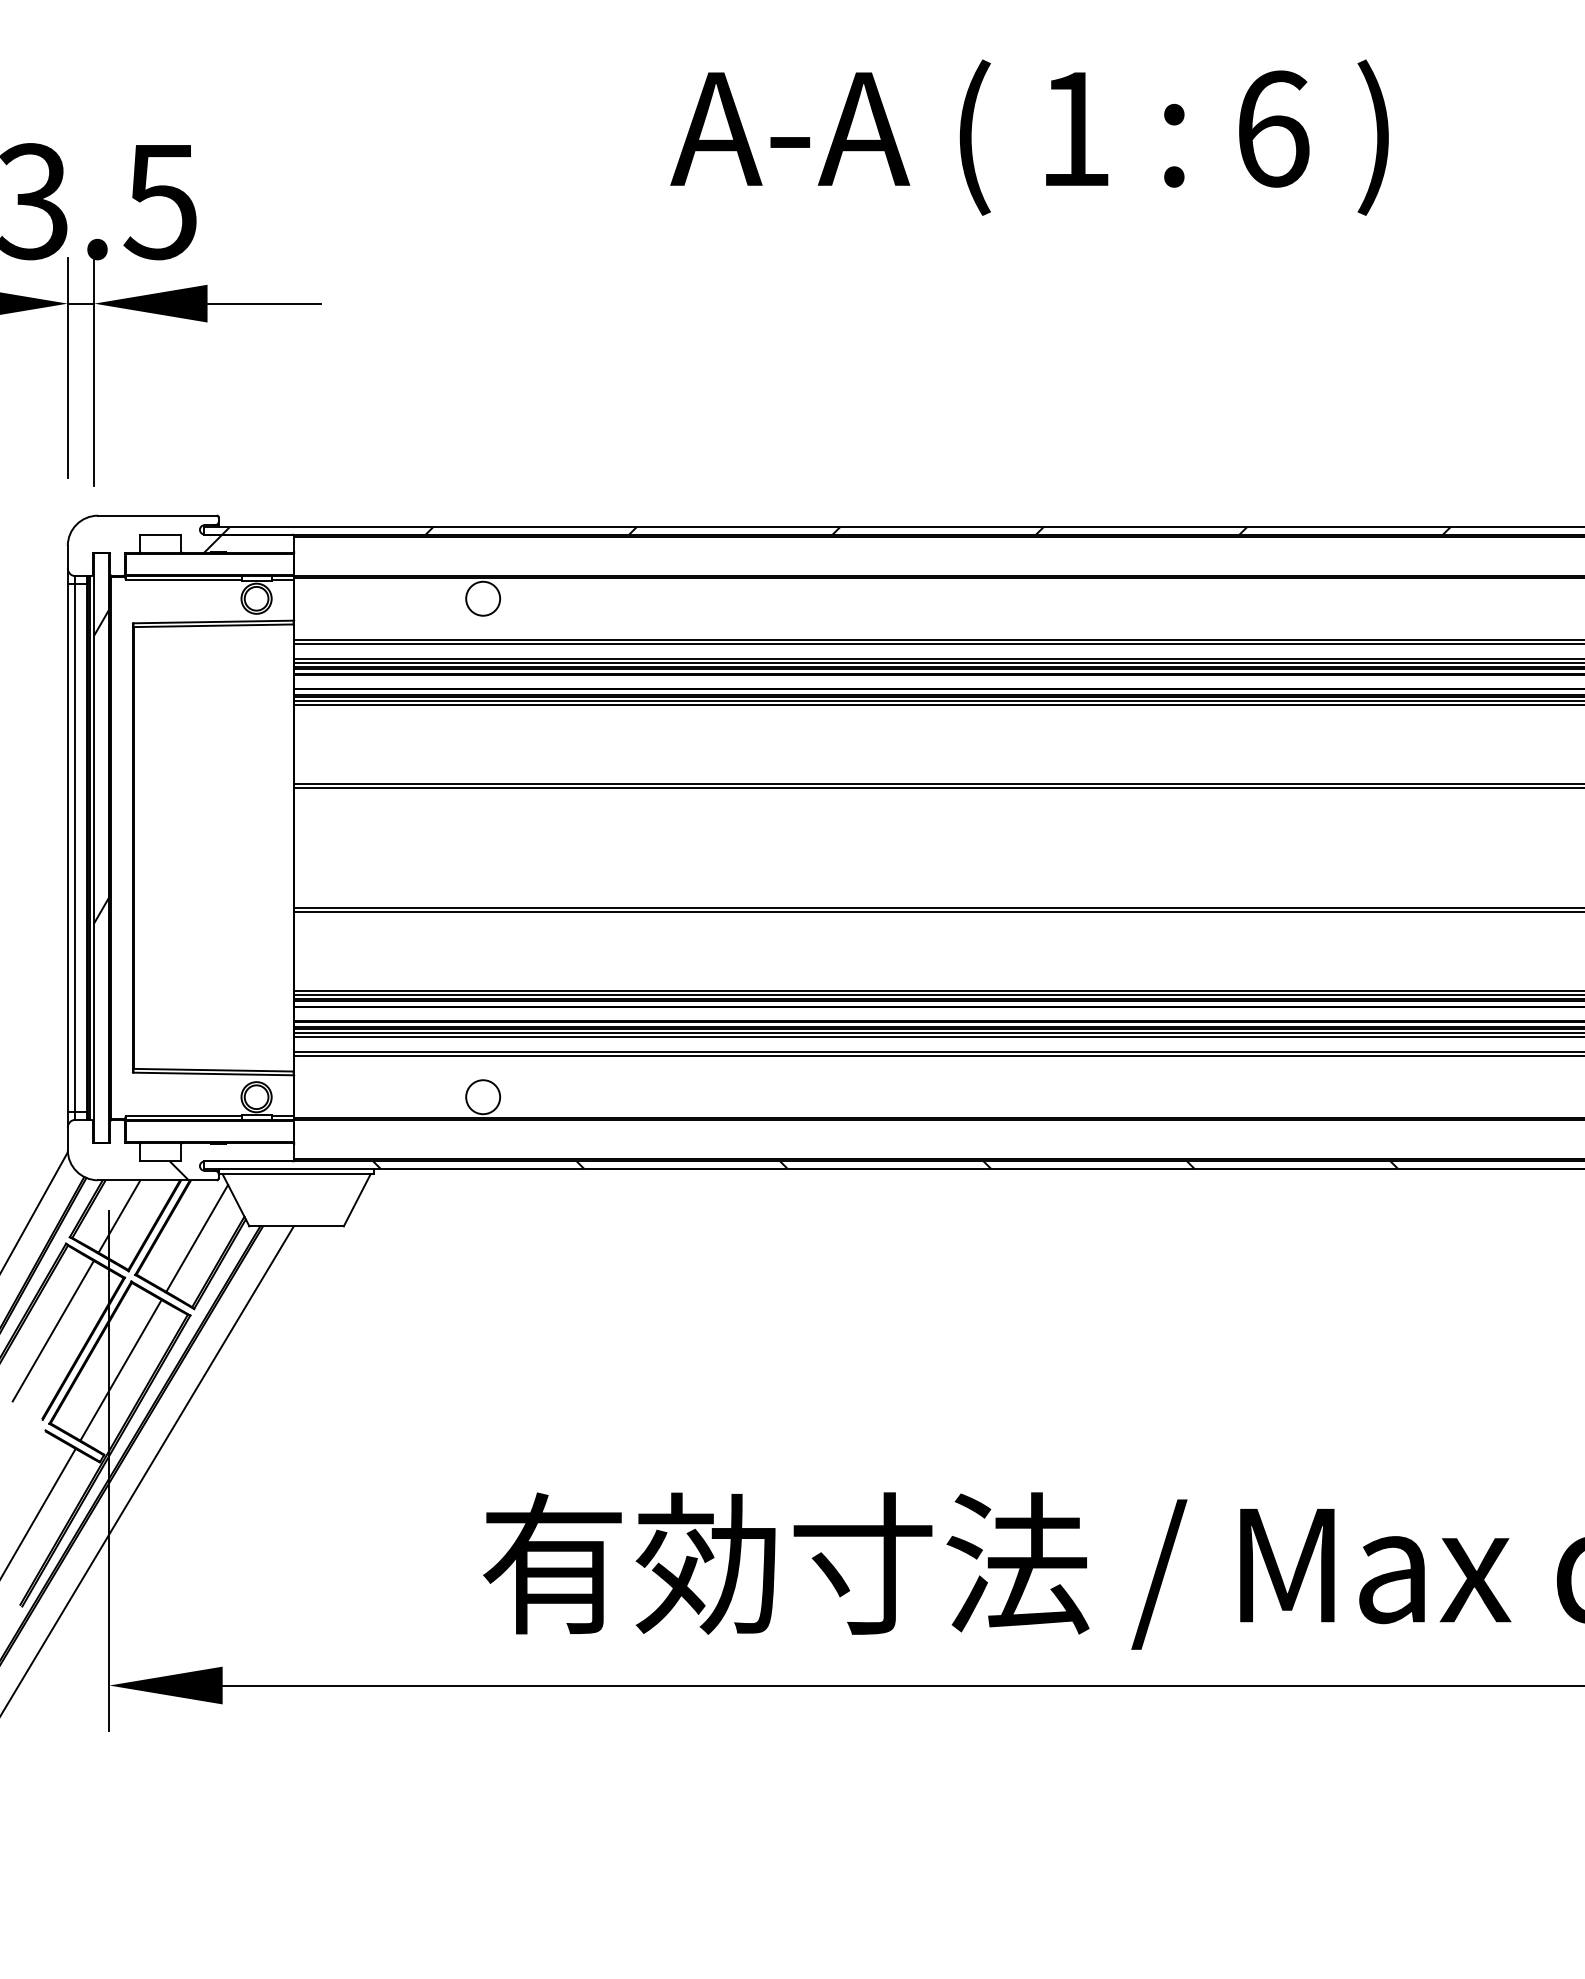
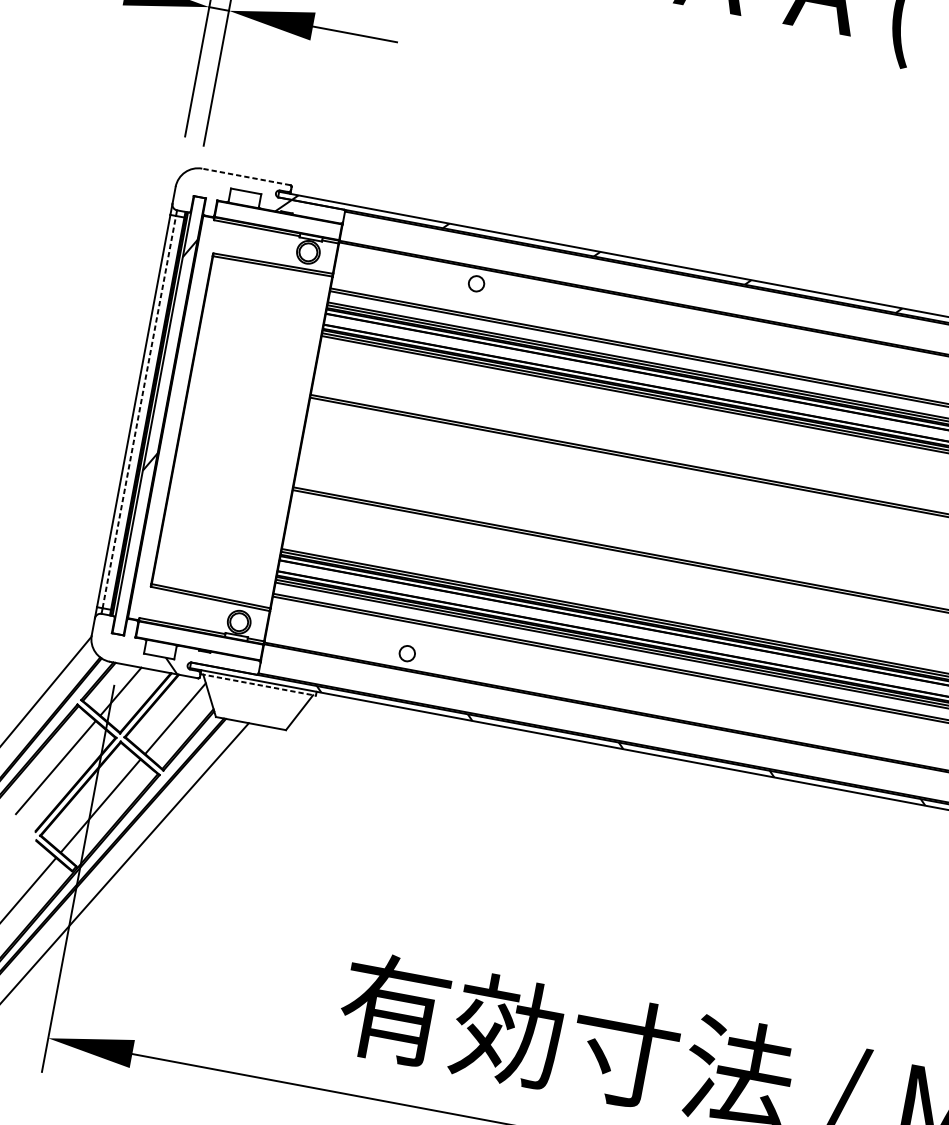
line: (156, 515) -> (245, 176), solid -> dashed
circle: (483, 598) -> (476, 283), size x0.6
line: (75, 847) -> (139, 411), solid -> dashed
circle: (483, 1097) -> (407, 653), size x0.6
line: (296, 1174) -> (258, 685), solid -> dashed

